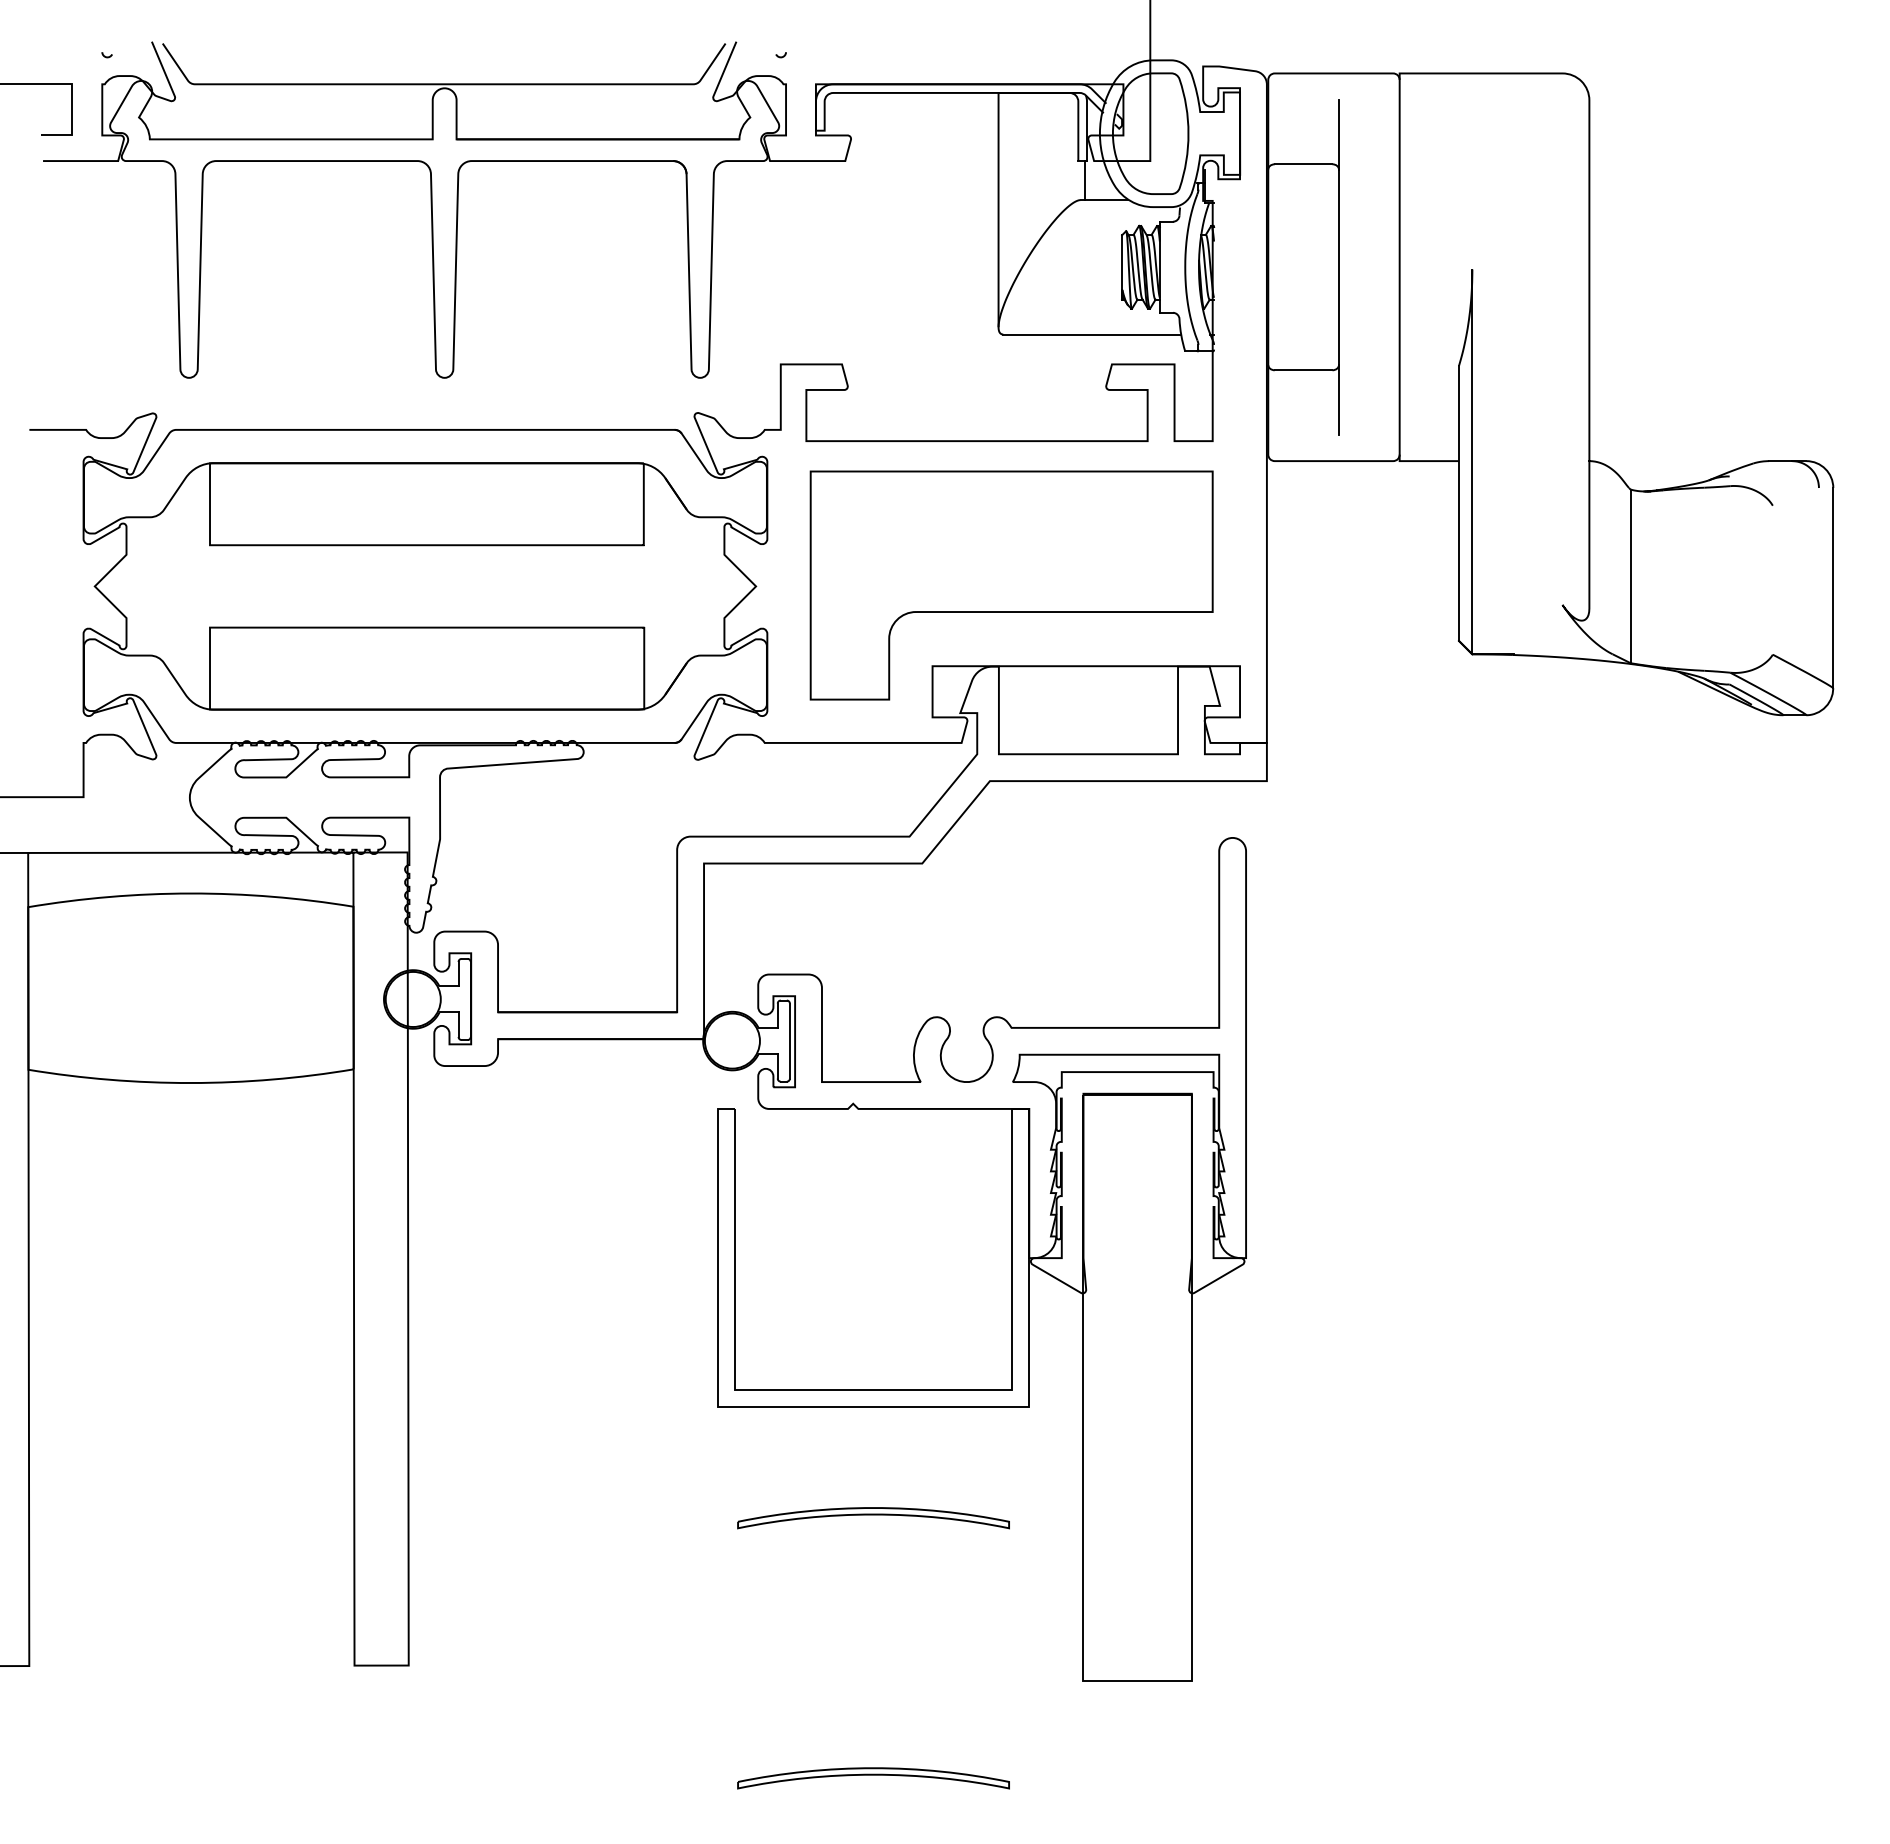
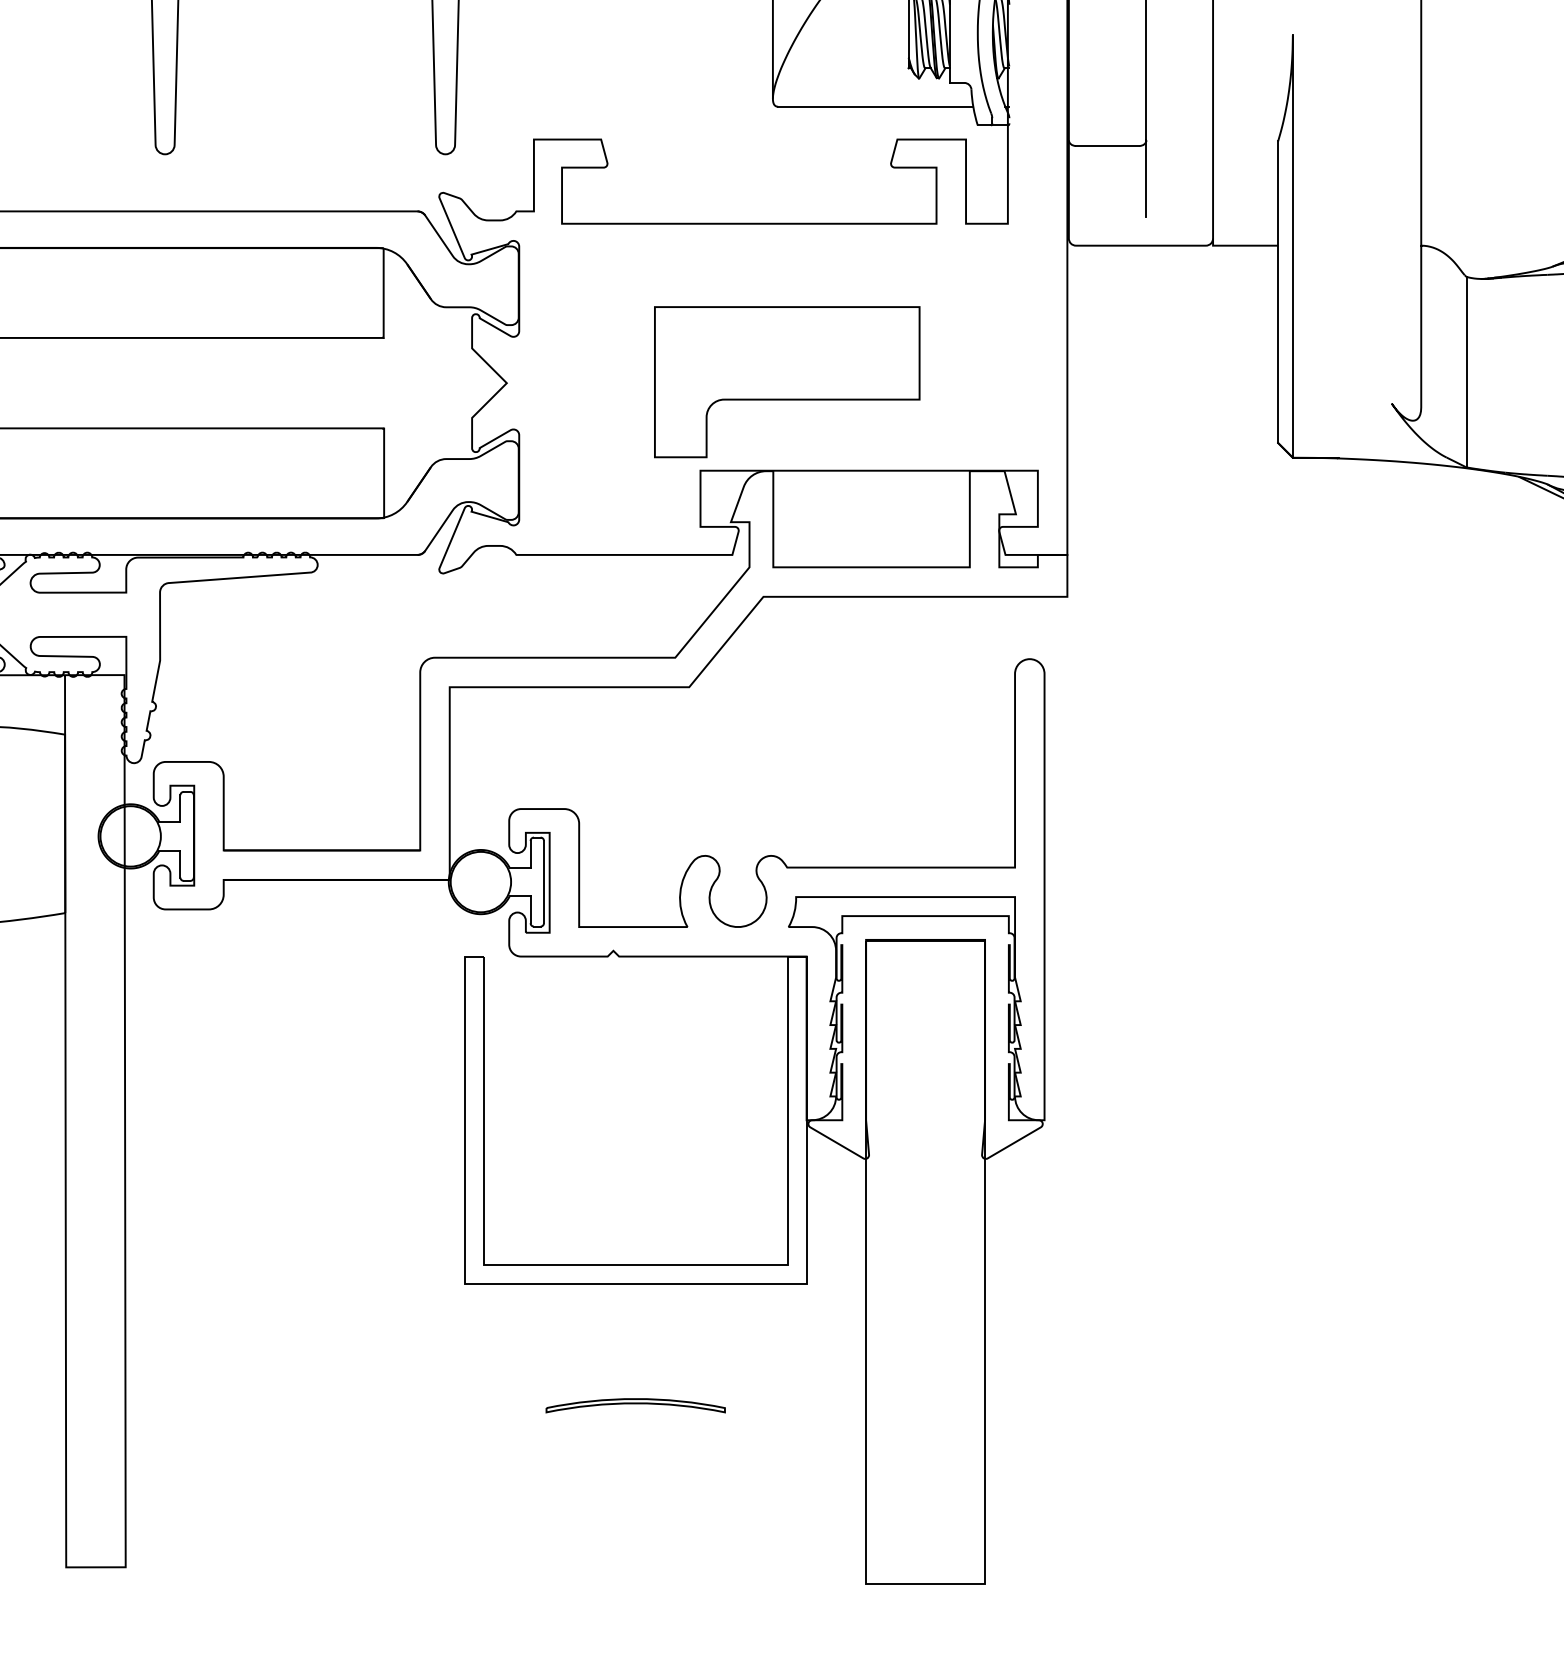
part: (1011, 585) -> (787, 382), size x0.6
part: (873, 1518) -> (635, 1405), size x0.6

